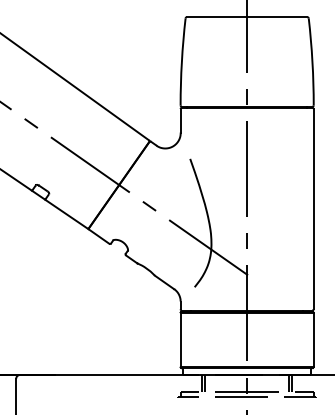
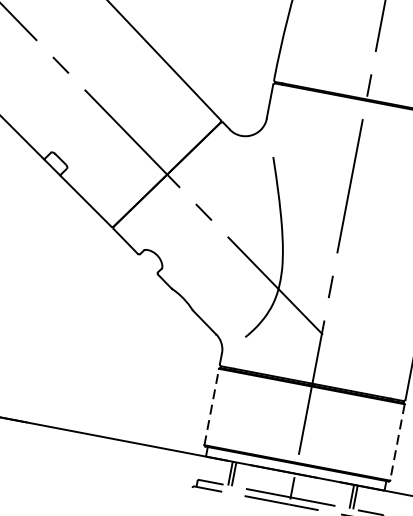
line: (180, 339) -> (211, 406), solid -> dashed
line: (313, 340) -> (396, 443), solid -> dashed

